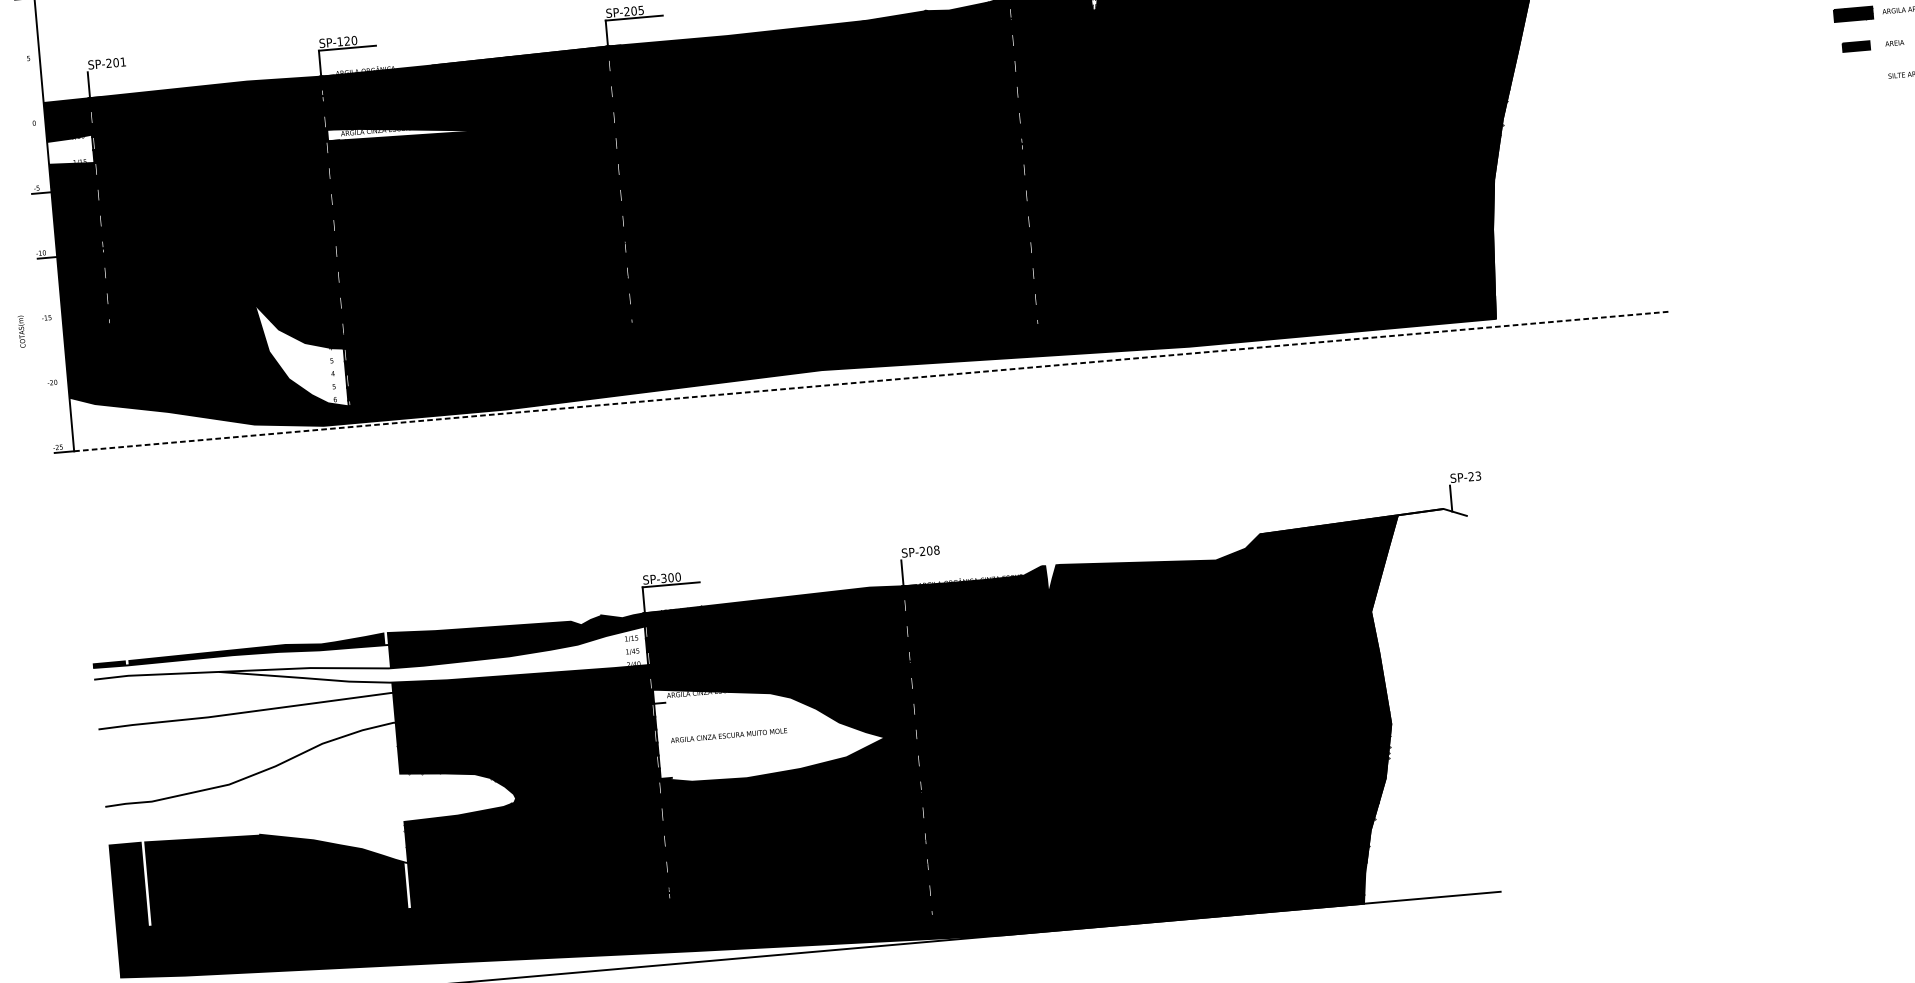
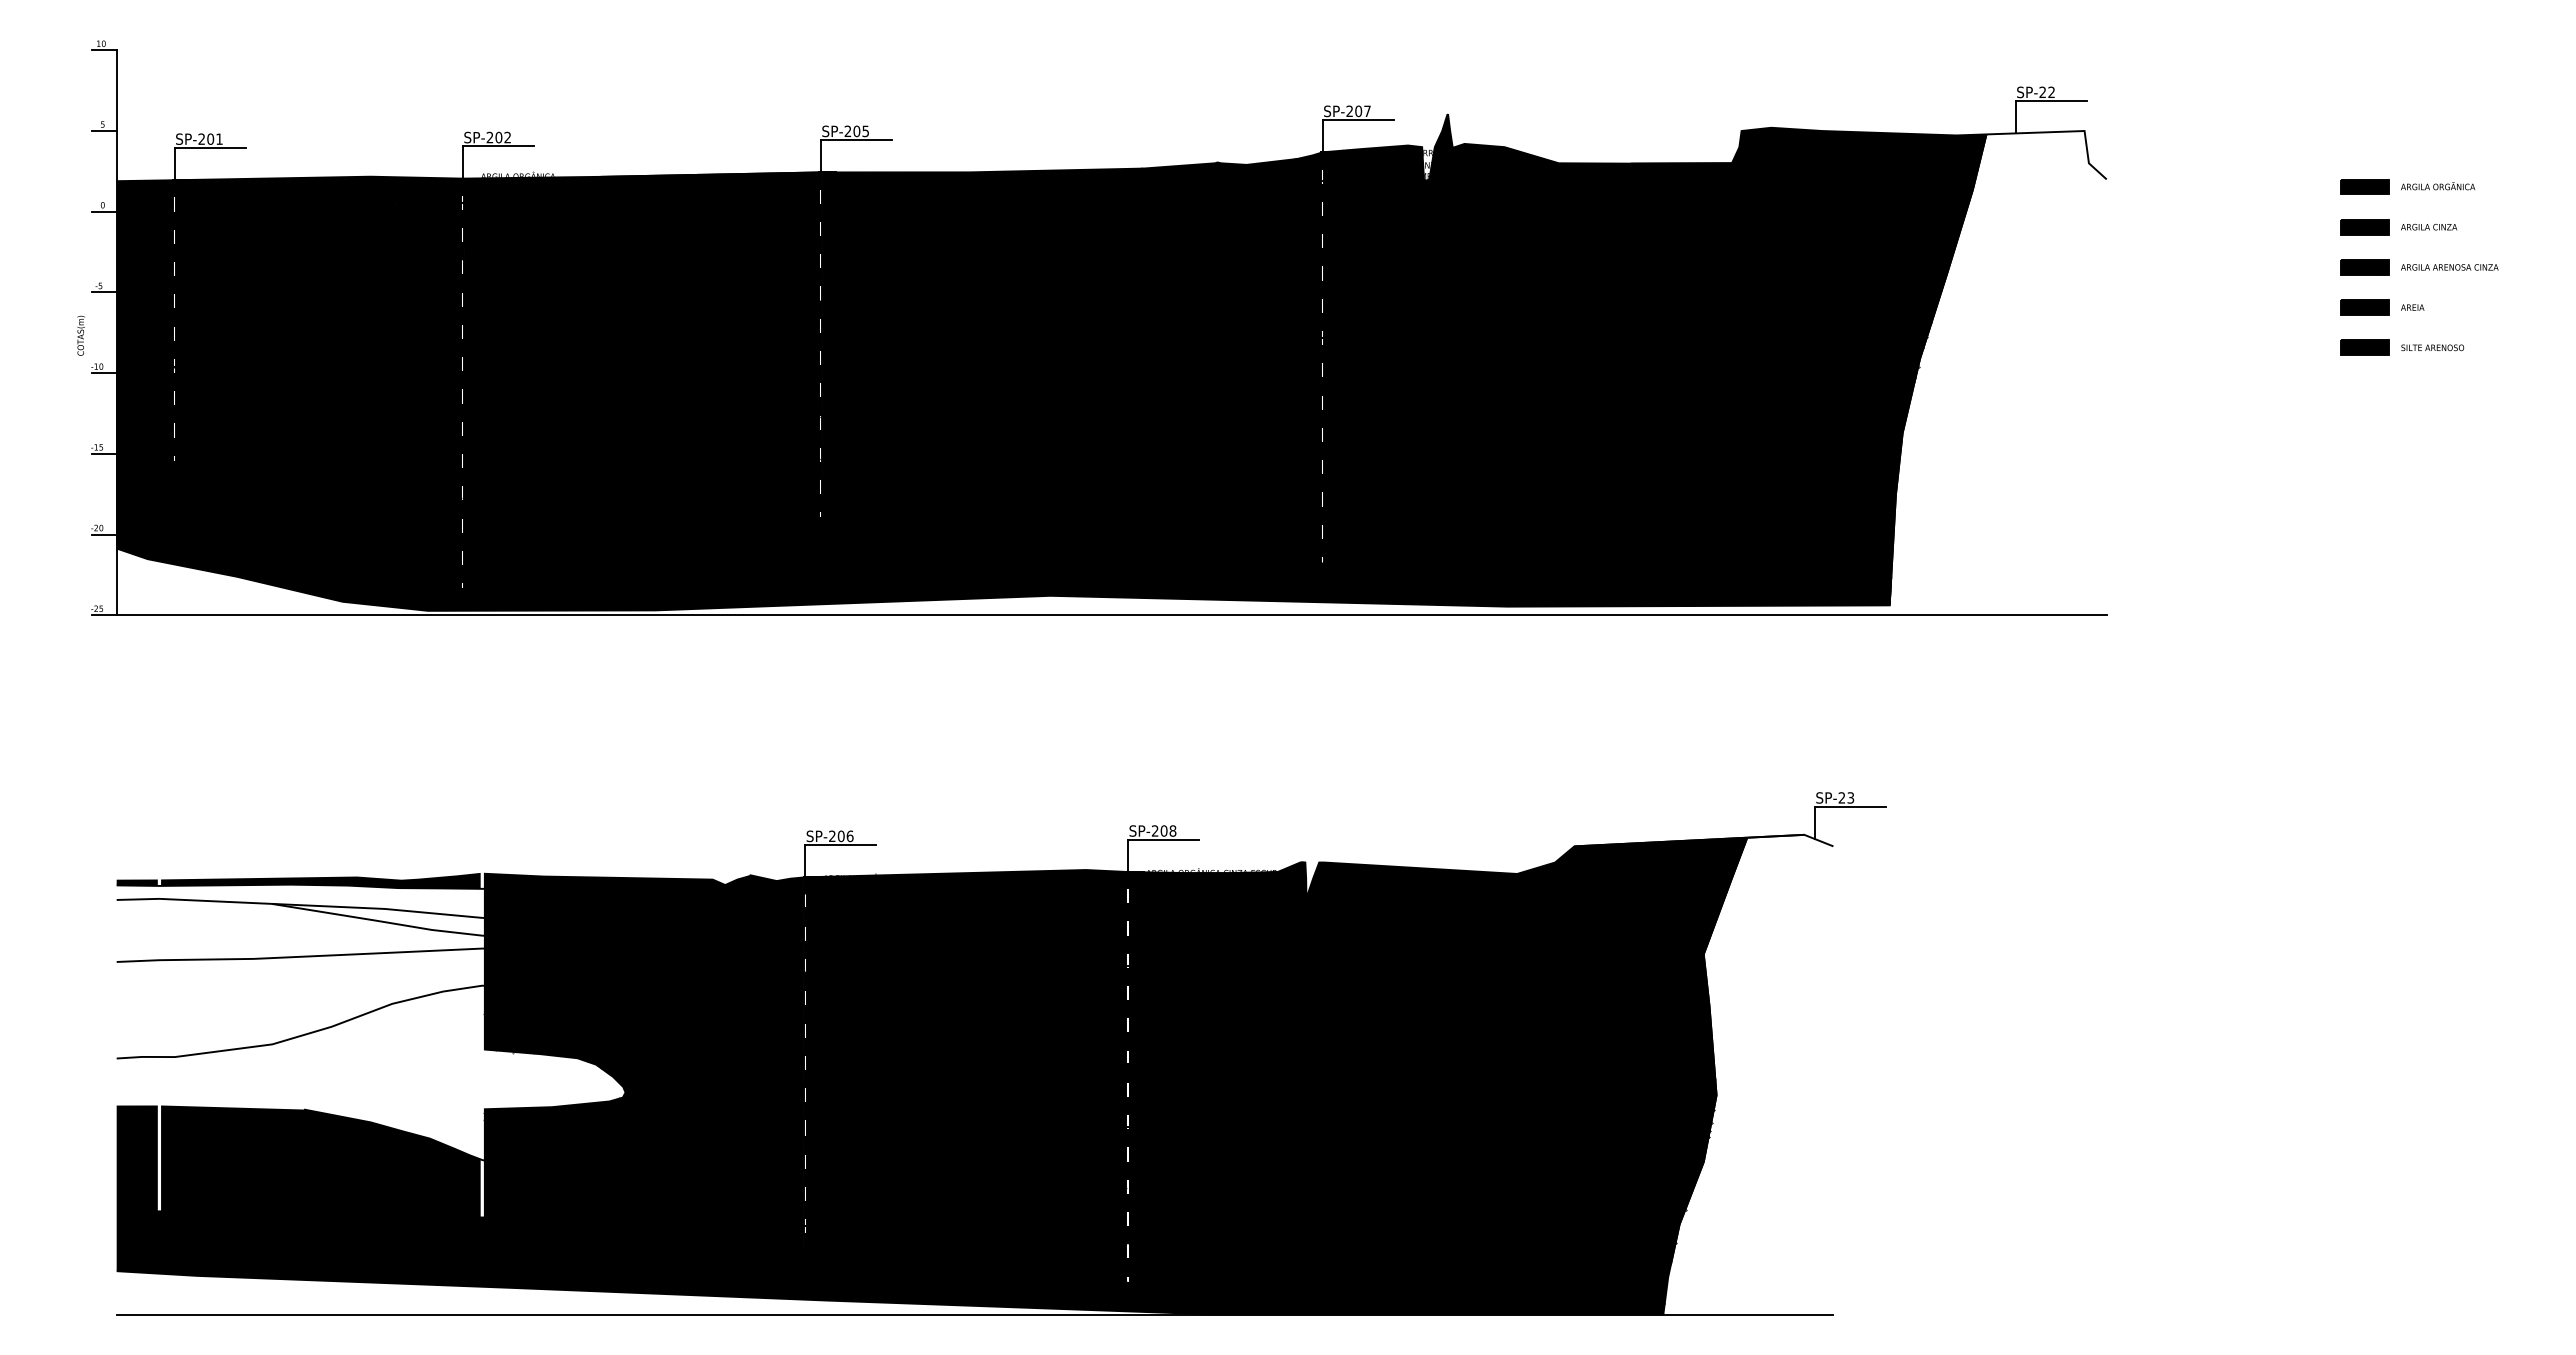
text: (346, 41) -> (498, 137), SP-120 -> SP-202
part: (1856, 46) -> (2364, 307), size x1.43
line: (30, 63) -> (104, 131), added
line: (115, 69) -> (209, 147), added
part: (1858, 78) -> (2364, 347), added
line: (36, 128) -> (104, 211), added
fill: (408, 129) -> (564, 253), added
fill: (70, 150) -> (144, 242), added
line: (53, 322) -> (104, 453), added
text: (21, 331) -> (80, 335), moved
fill: (301, 354) -> (408, 520), added
line: (873, 381) -> (1112, 615), dashed -> solid
line: (58, 387) -> (104, 534), added
line: (1477, 483) -> (1849, 806), added
line: (929, 557) -> (1163, 839), added
text: (671, 577) -> (841, 836), SP-300 -> SP-206
fill: (518, 656) -> (643, 917), added
fill: (770, 727) -> (947, 1032), added

